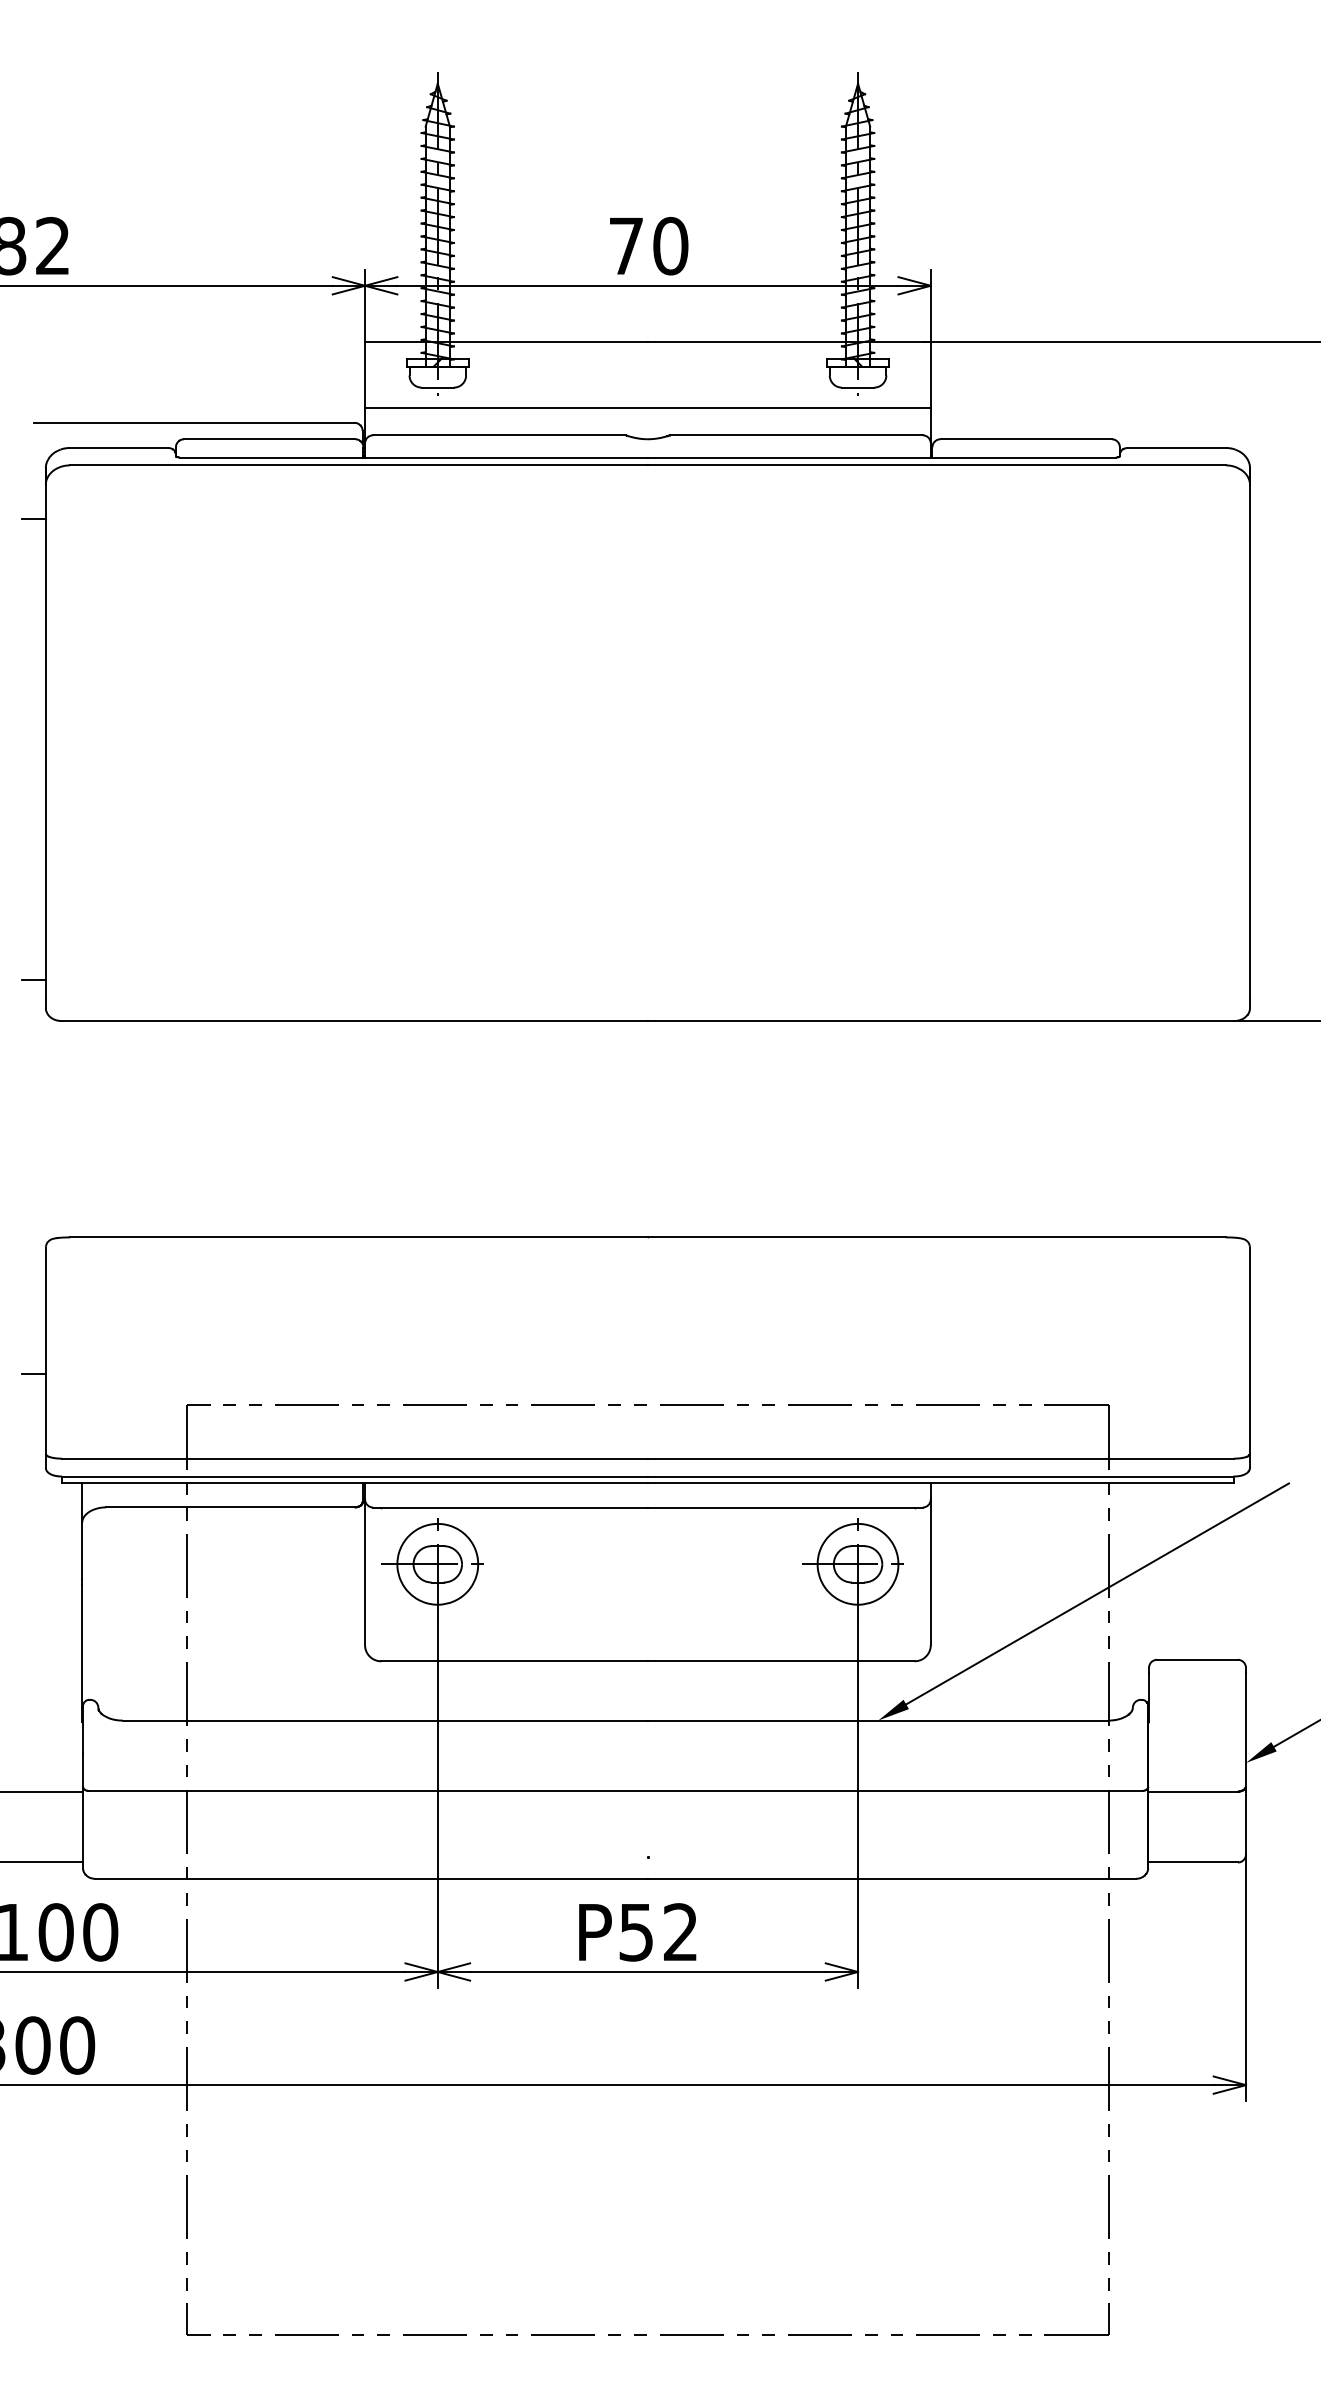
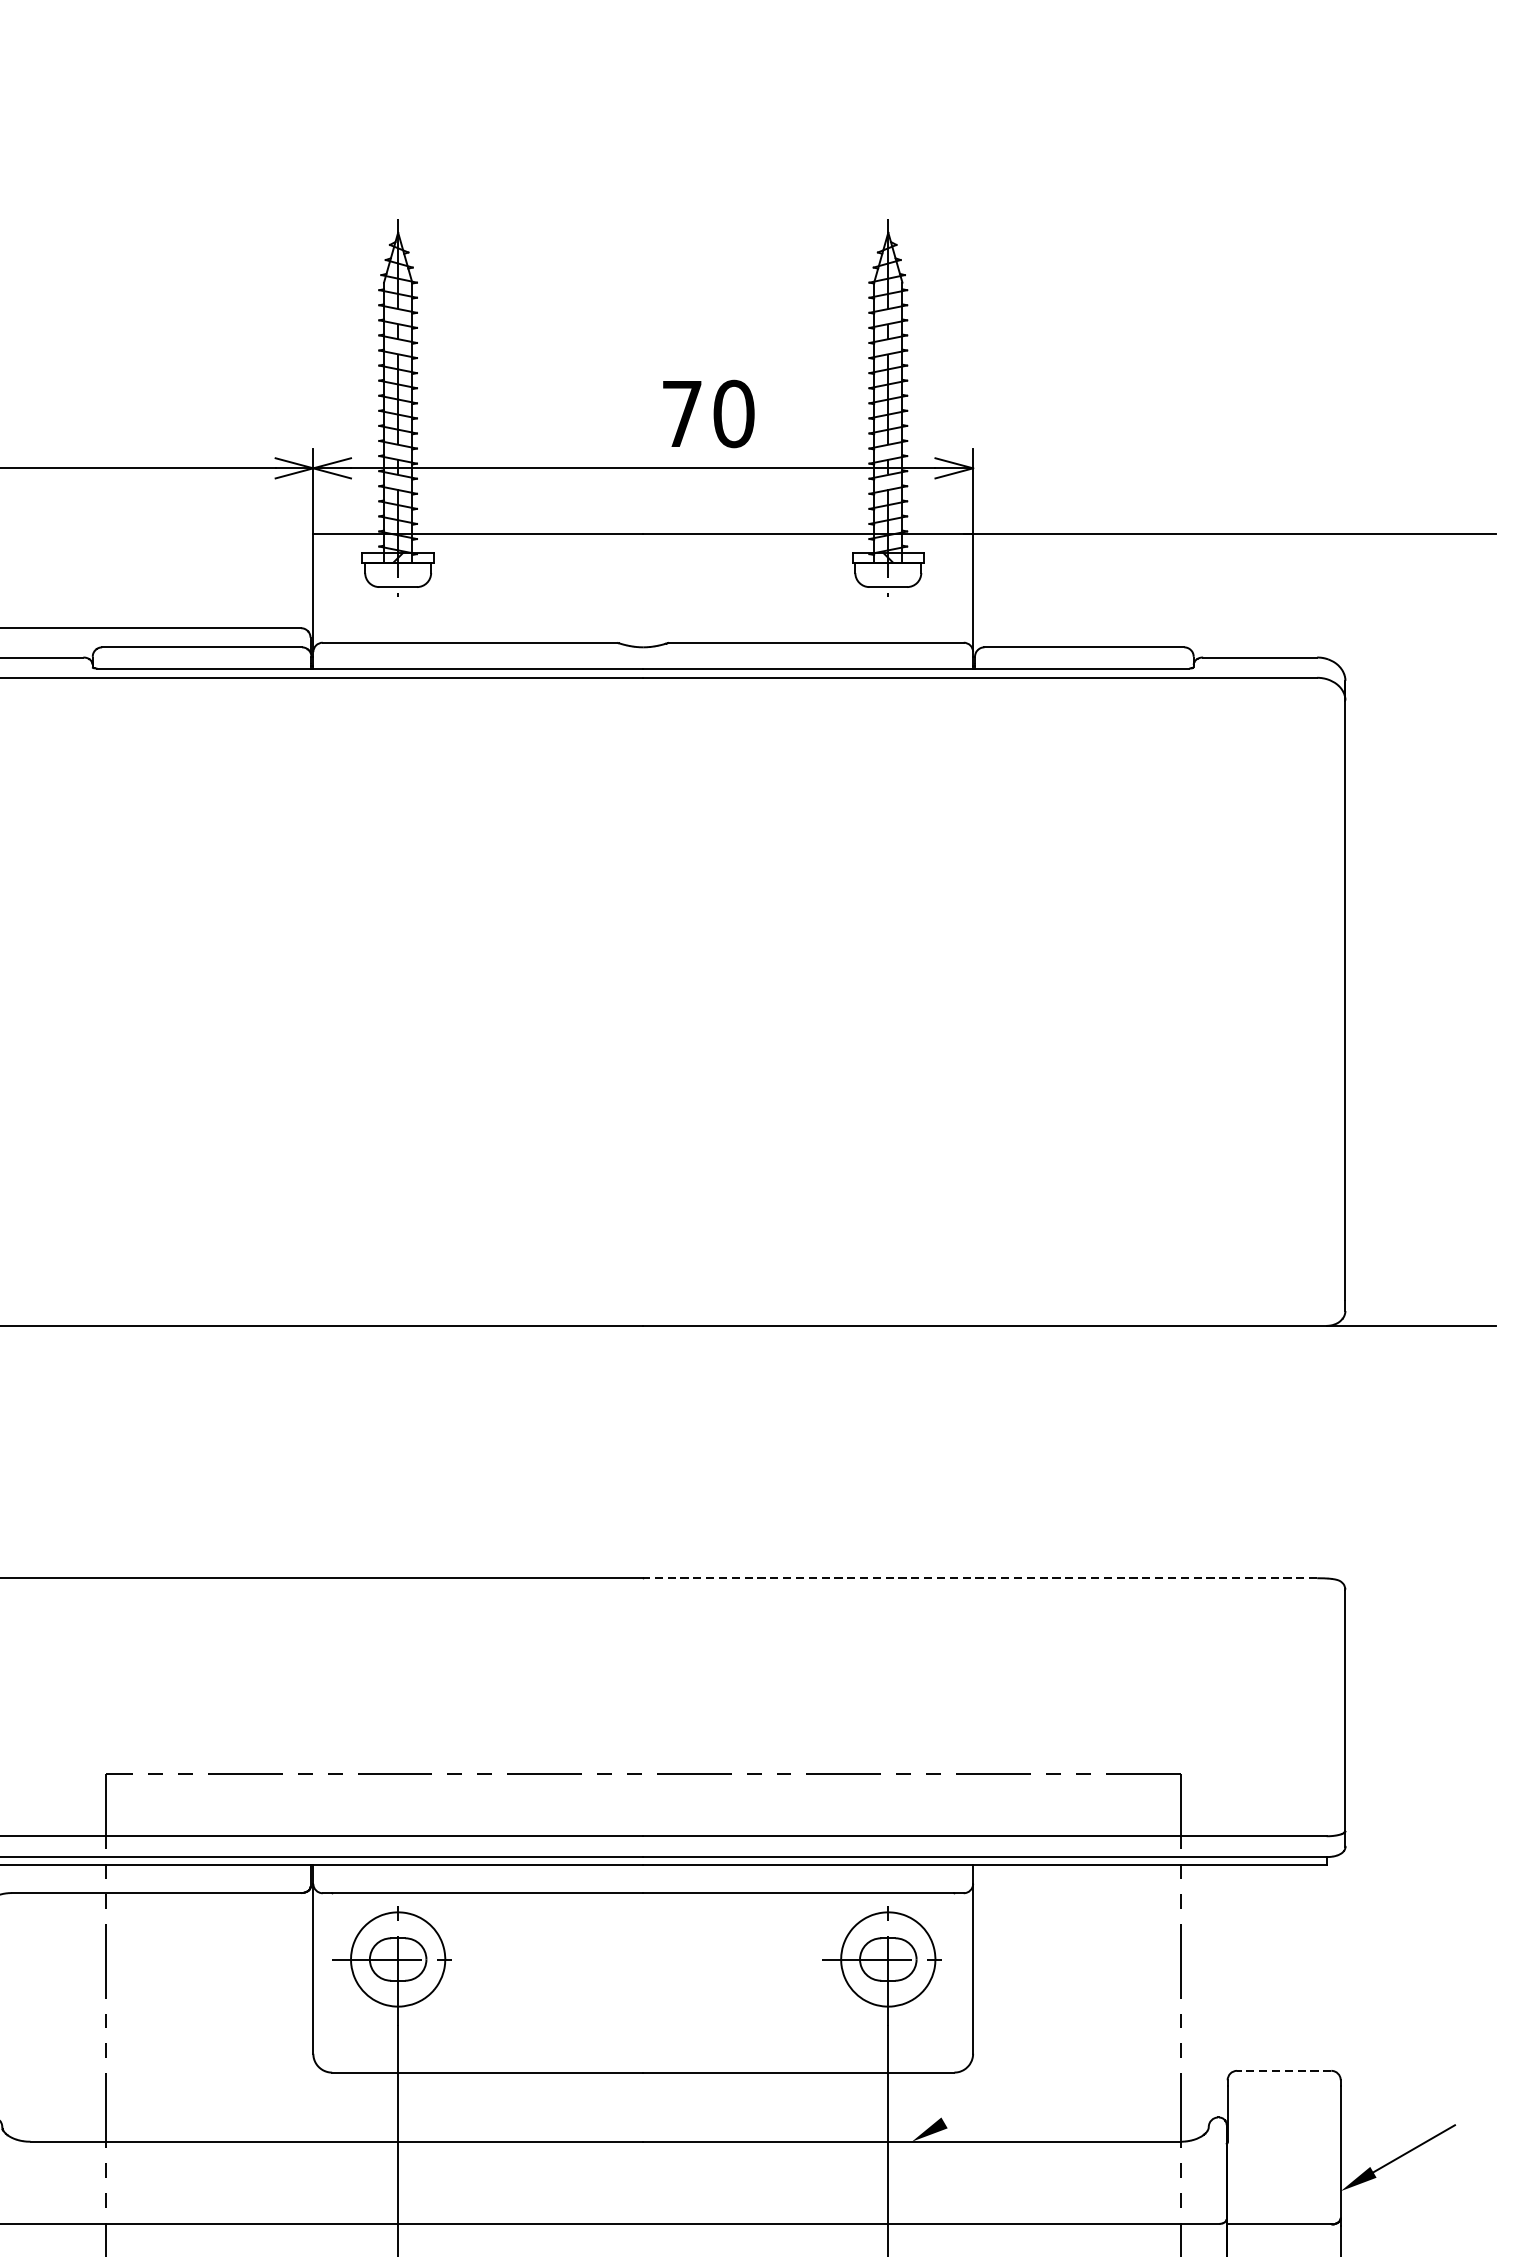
text: (649, 246) -> (709, 414), moved
line: (647, 407) -> (642, 610), removed
line: (936, 1237) -> (979, 1578), solid -> dashed
line: (1097, 1593) -> (1167, 1993), removed
line: (1197, 1659) -> (1284, 2070), solid -> dashed

